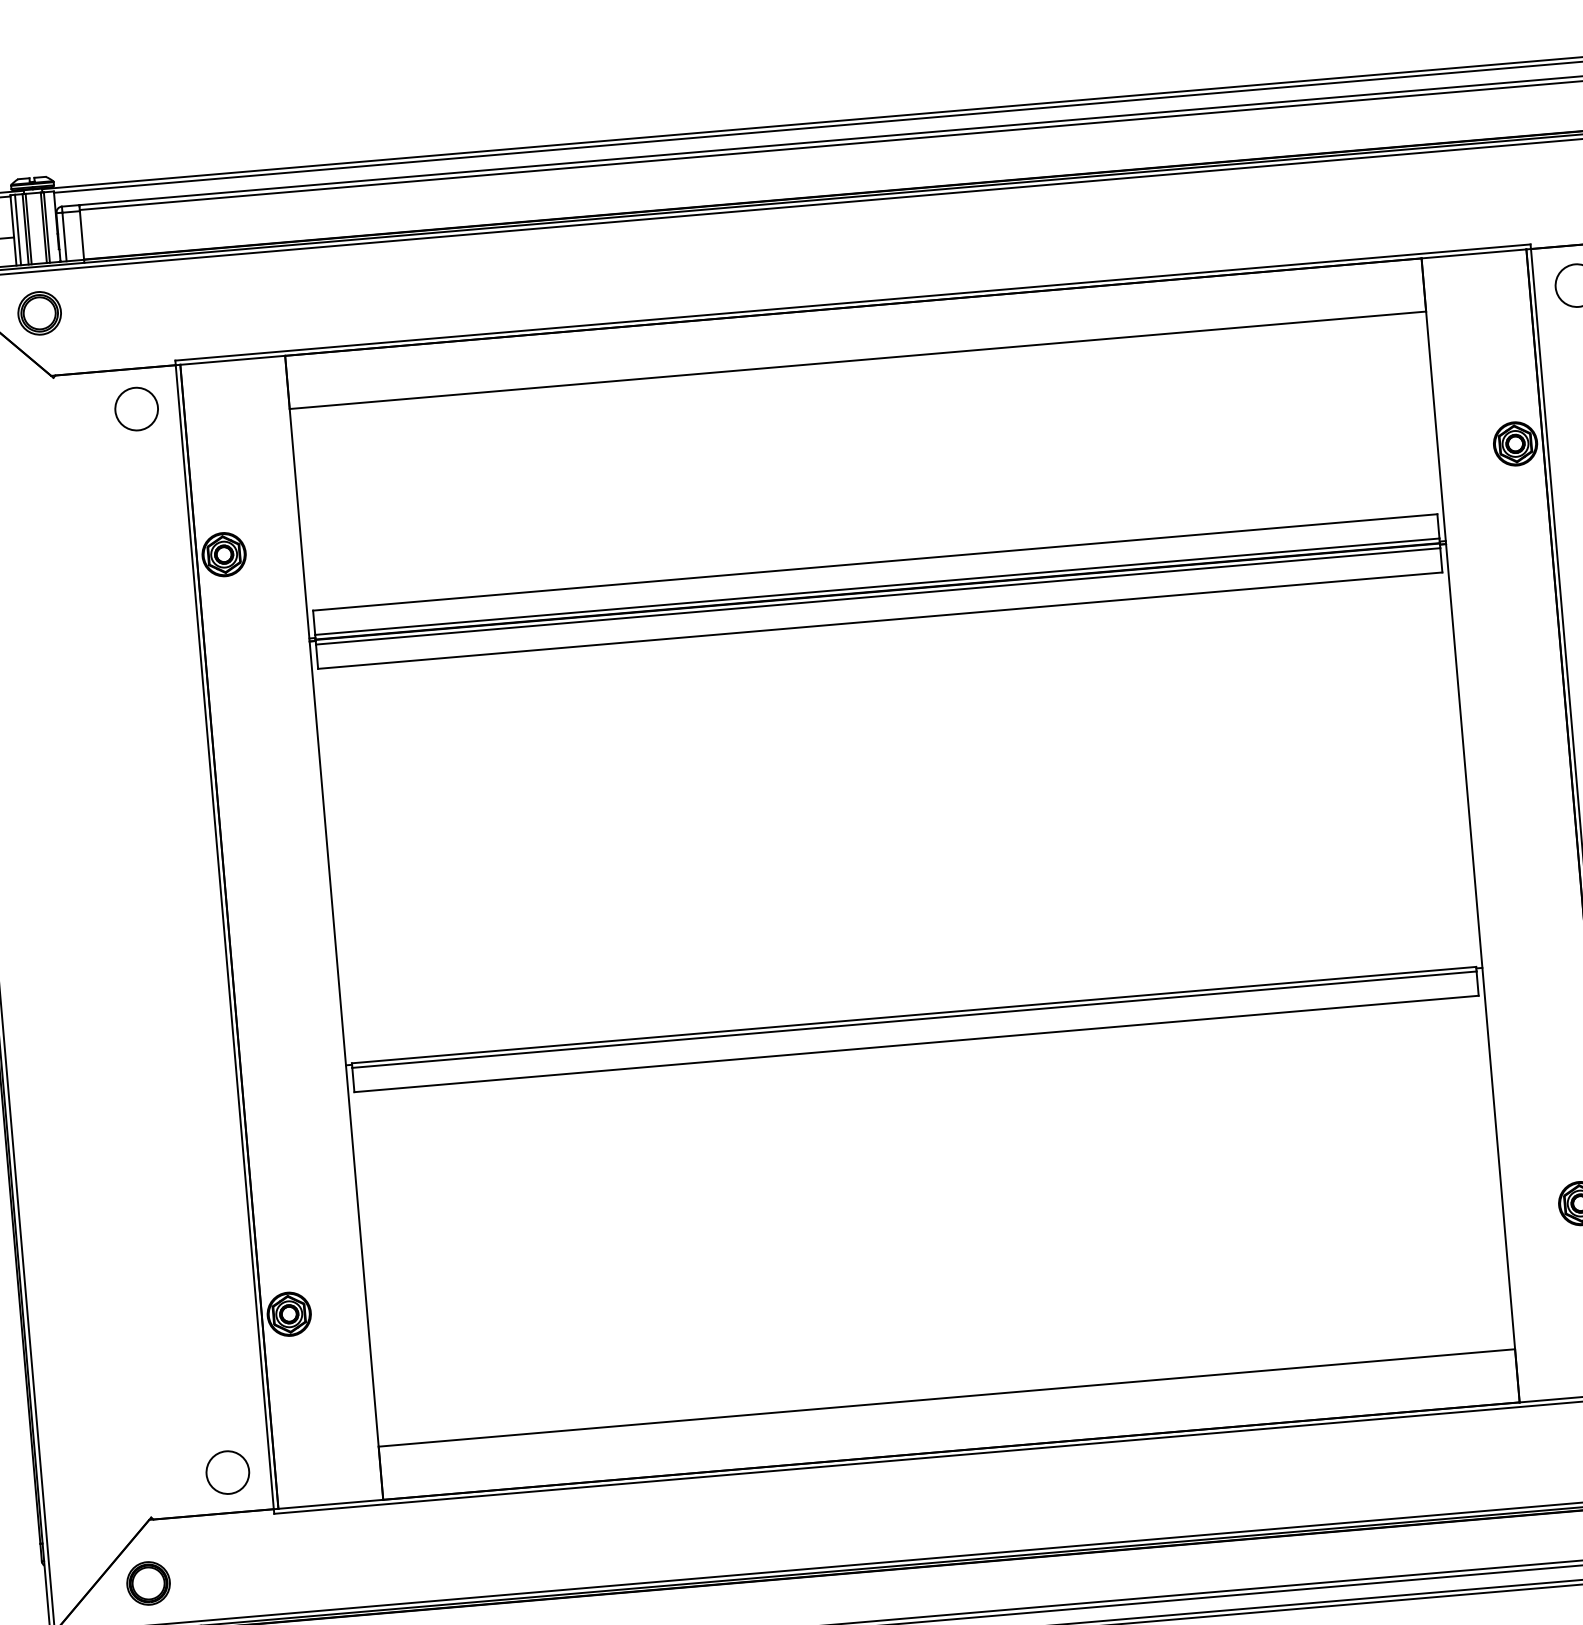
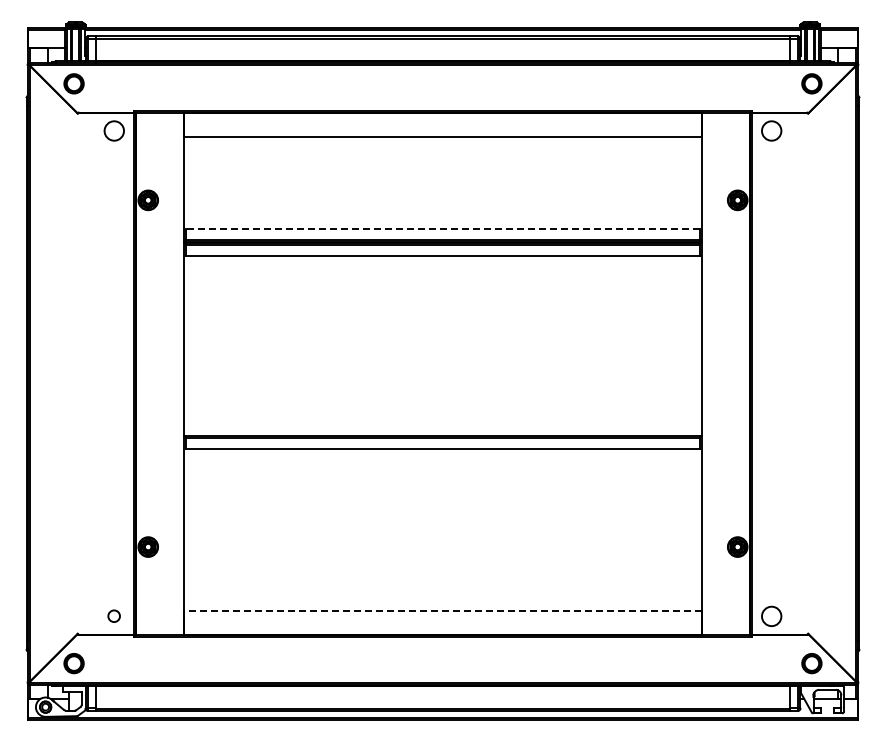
line: (874, 563) -> (442, 229), solid -> dashed
line: (945, 1397) -> (442, 610), solid -> dashed
circle: (225, 1470) -> (113, 615), size x0.6

